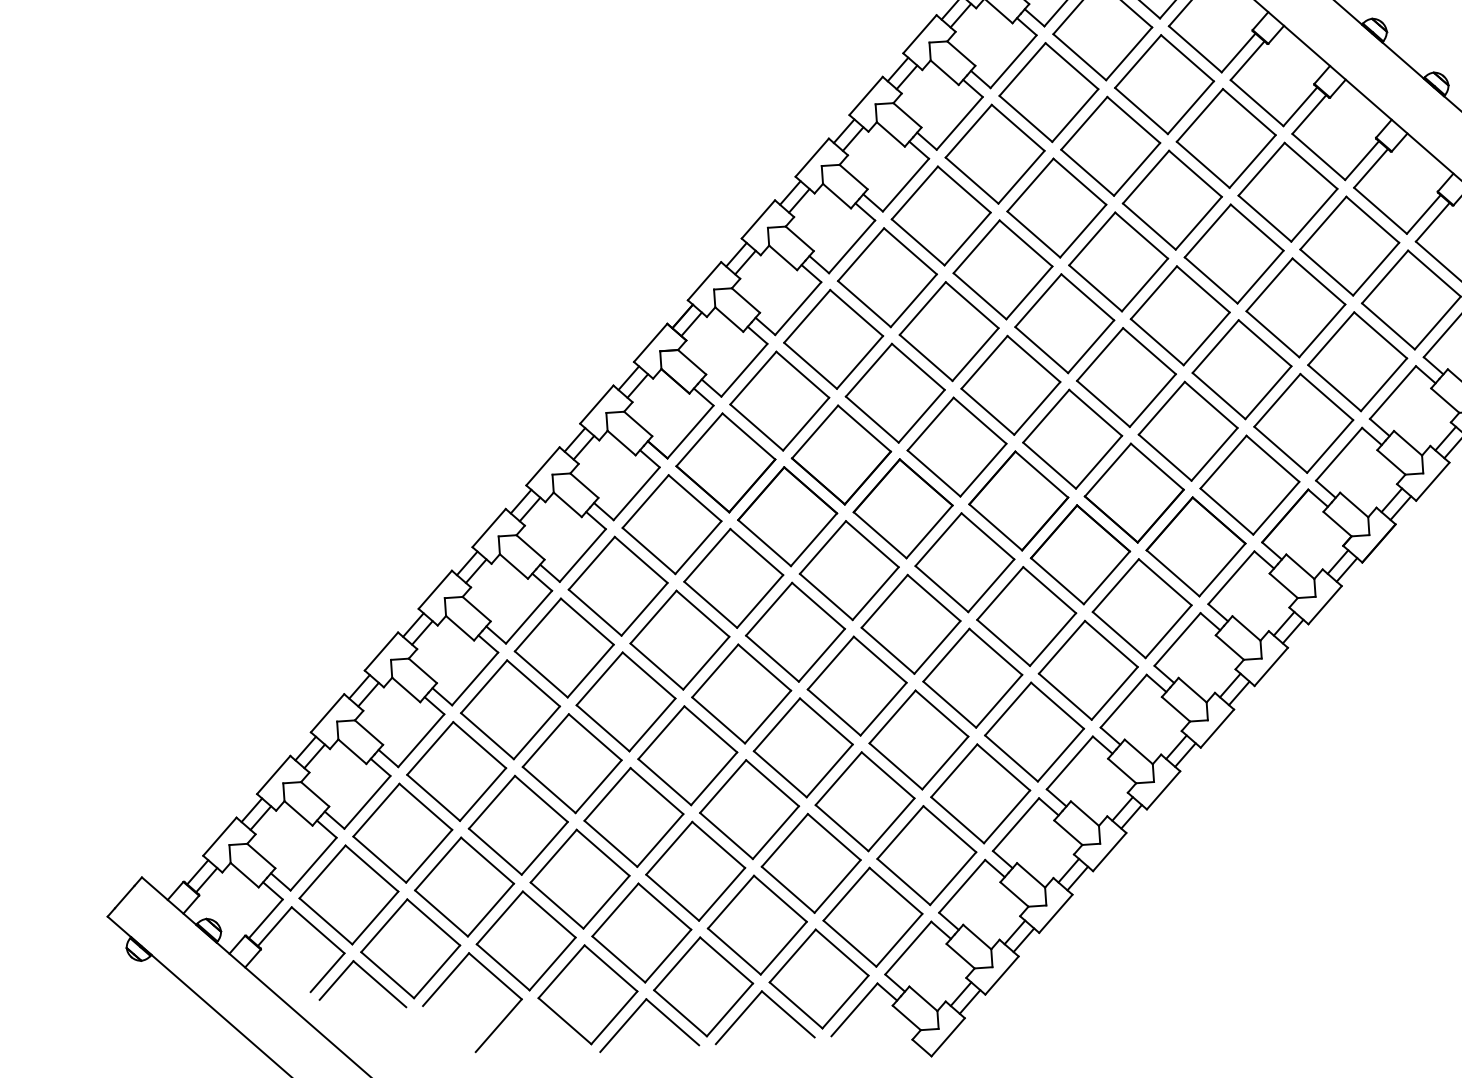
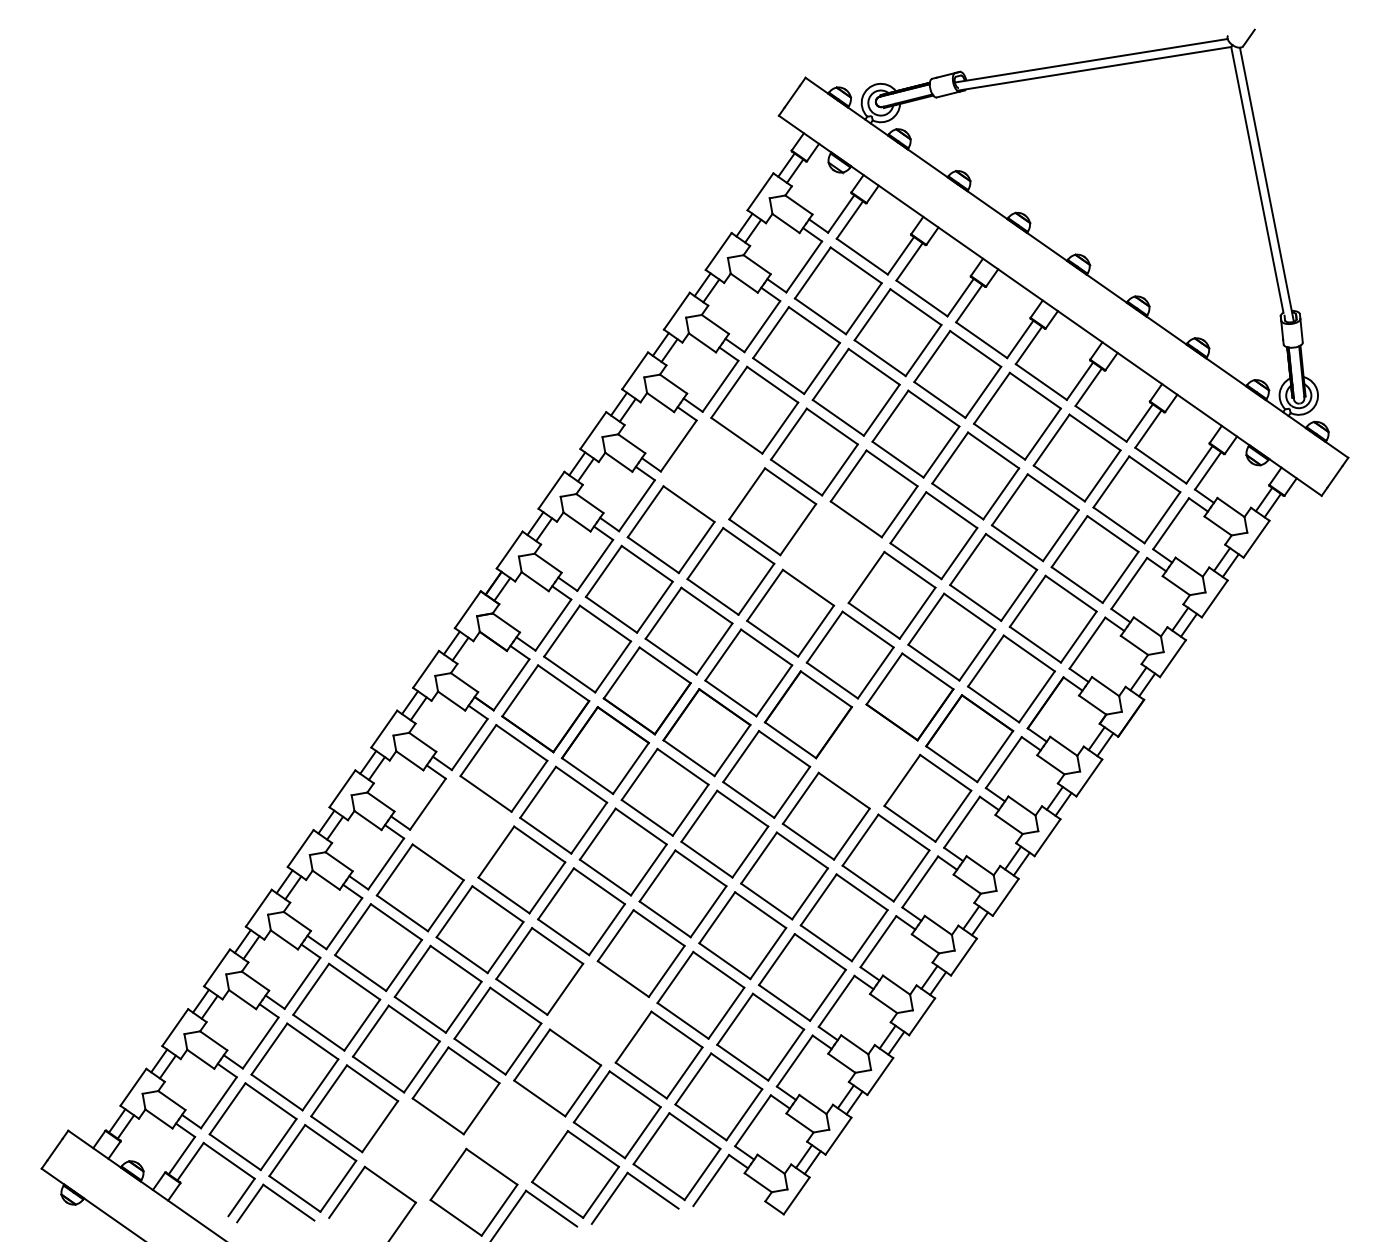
part: (940, 215) -> (712, 469), removed
part: (1063, 323) -> (831, 553), removed
part: (1079, 554) -> (867, 756), removed
part: (617, 585) -> (461, 827), removed
part: (749, 808) -> (599, 1012), removed
part: (641, 932) -> (515, 1132), removed
part: (525, 940) -> (413, 1150), removed

